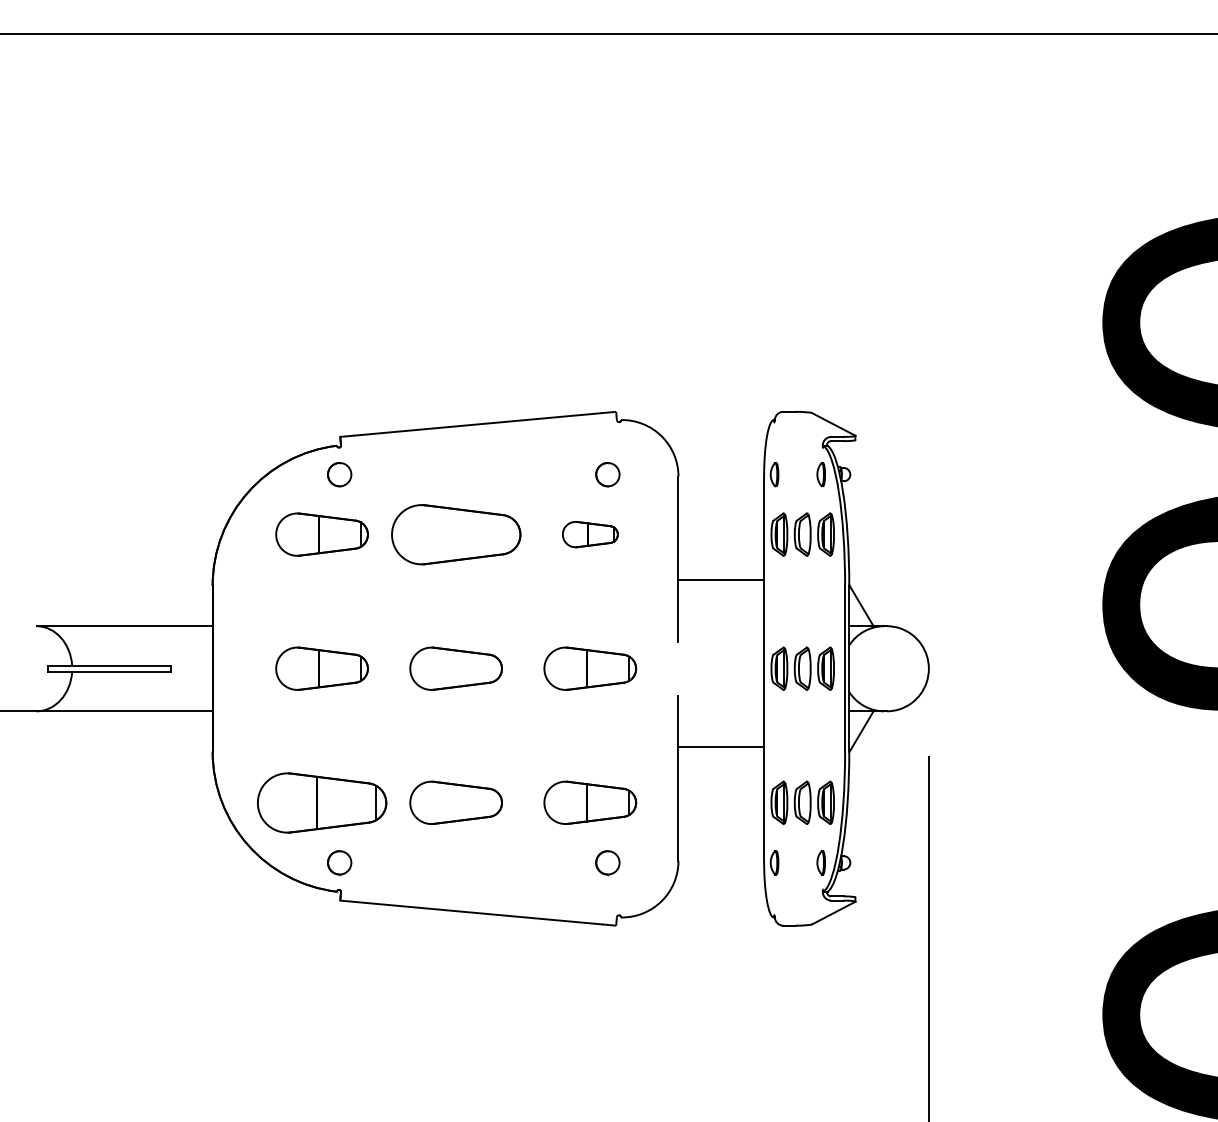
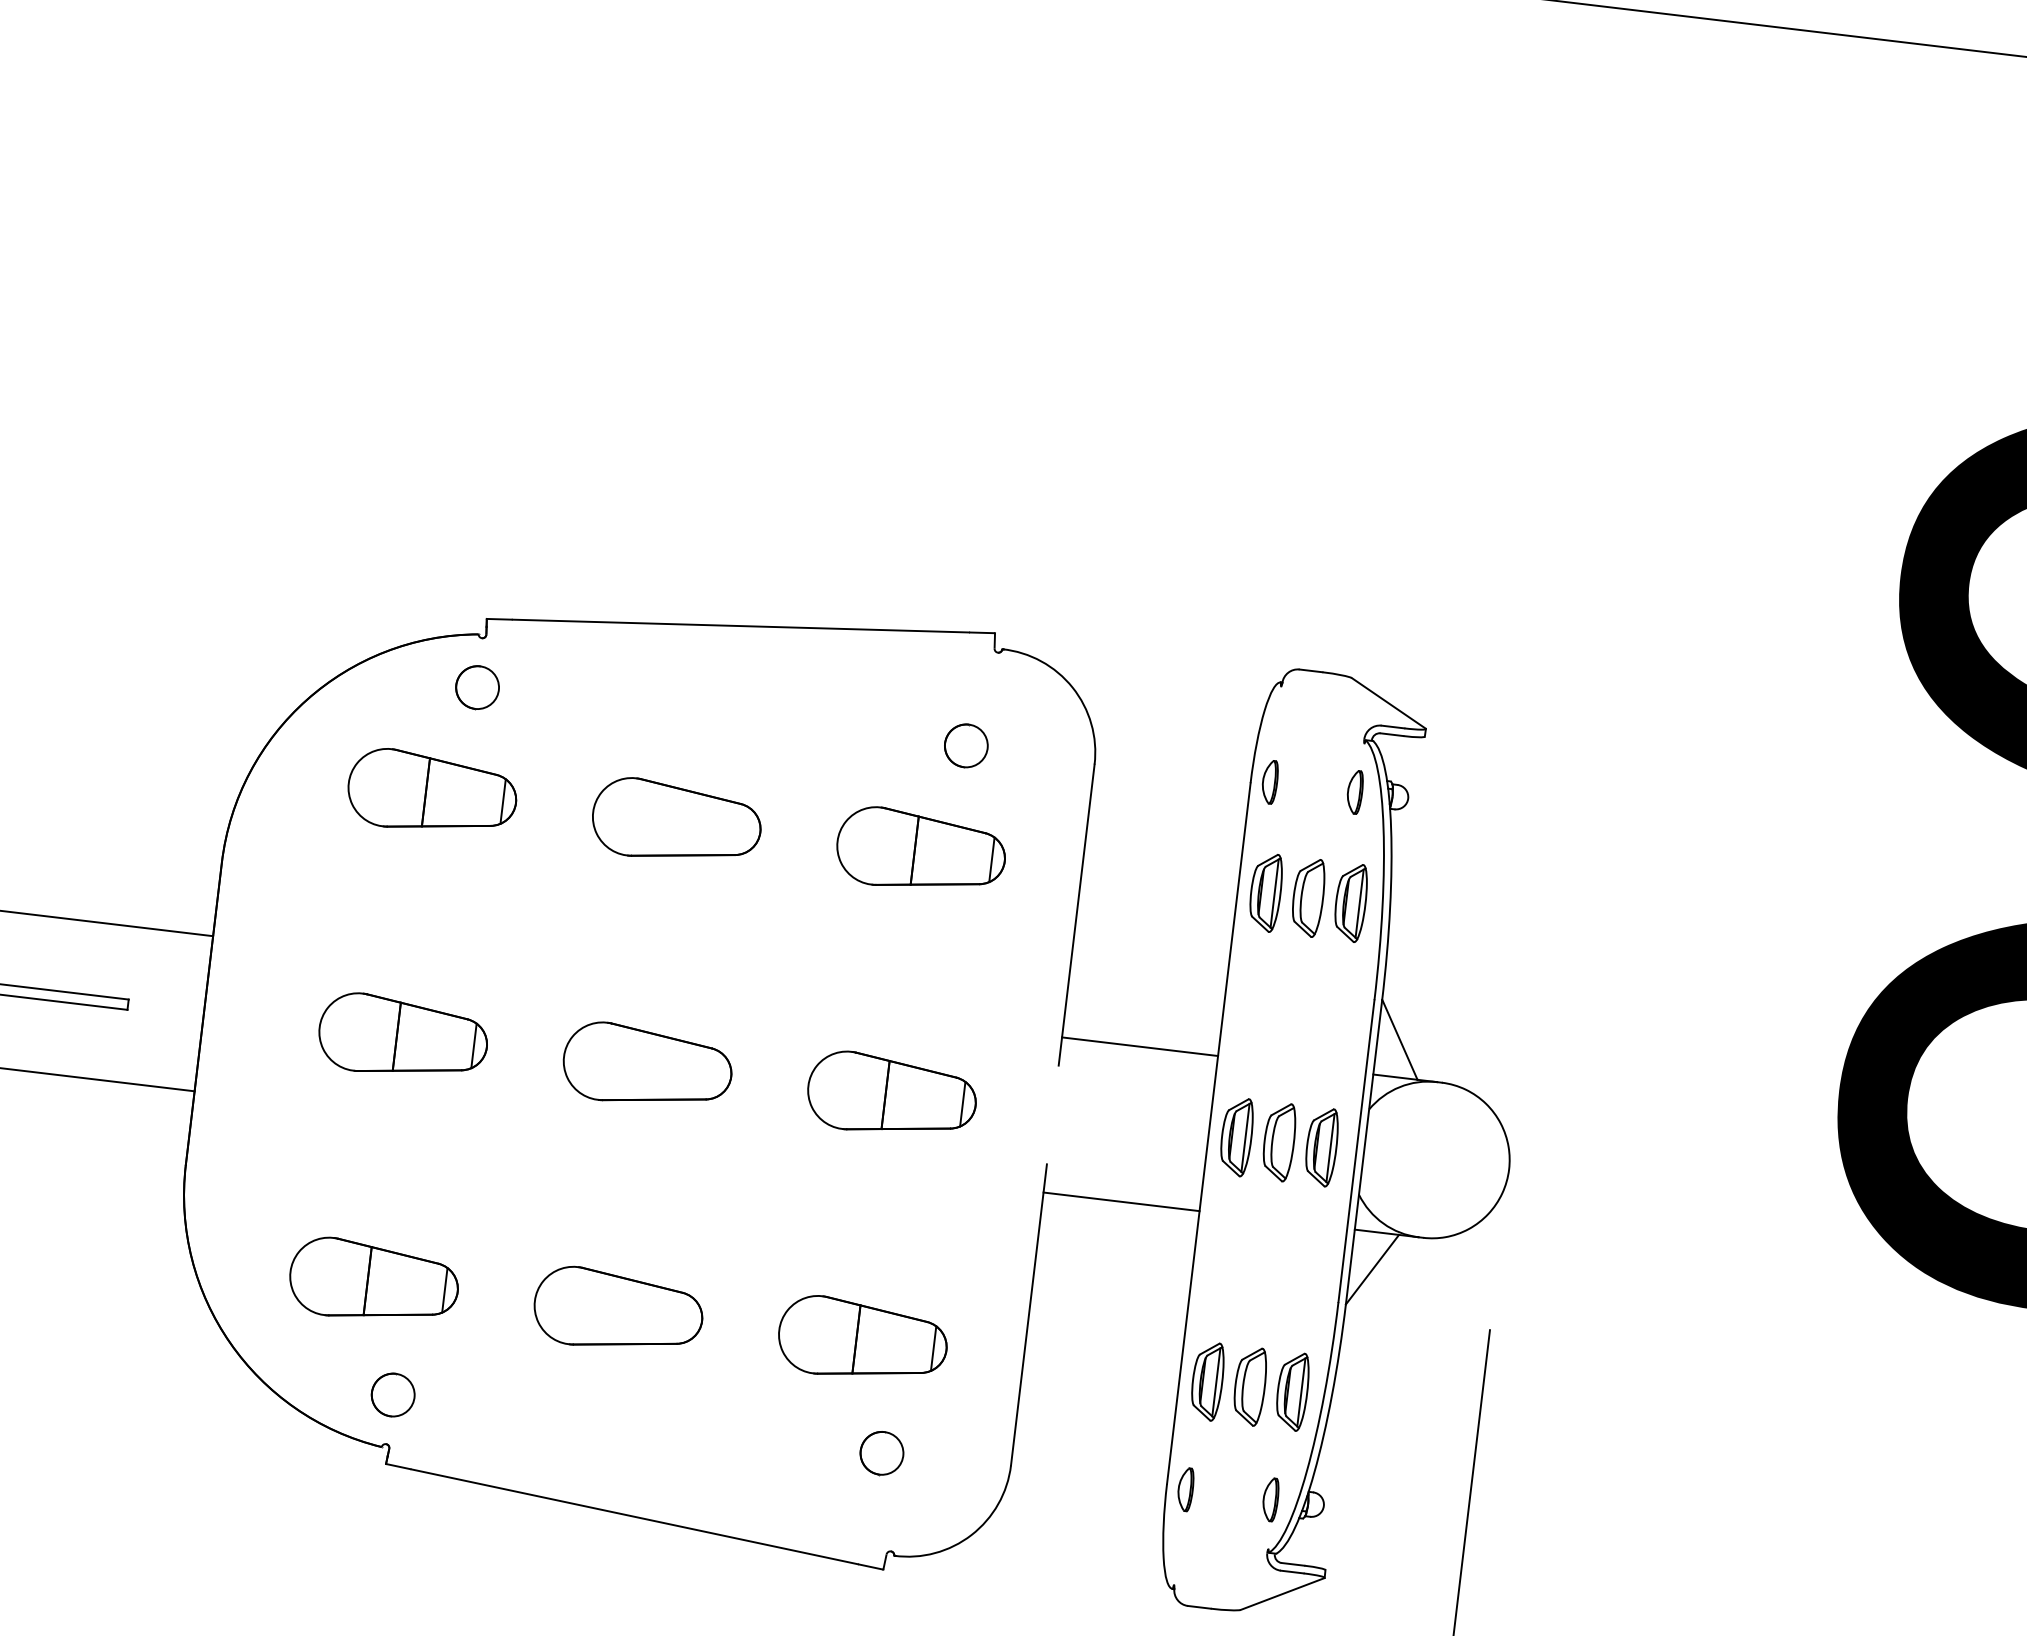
part: (455, 534) -> (675, 821), size x0.71
part: (590, 534) -> (921, 851), size x1.67
line: (721, 580) -> (1140, 1047), moved
line: (721, 747) -> (1121, 1202), moved
part: (321, 802) -> (373, 1281), size x0.71

